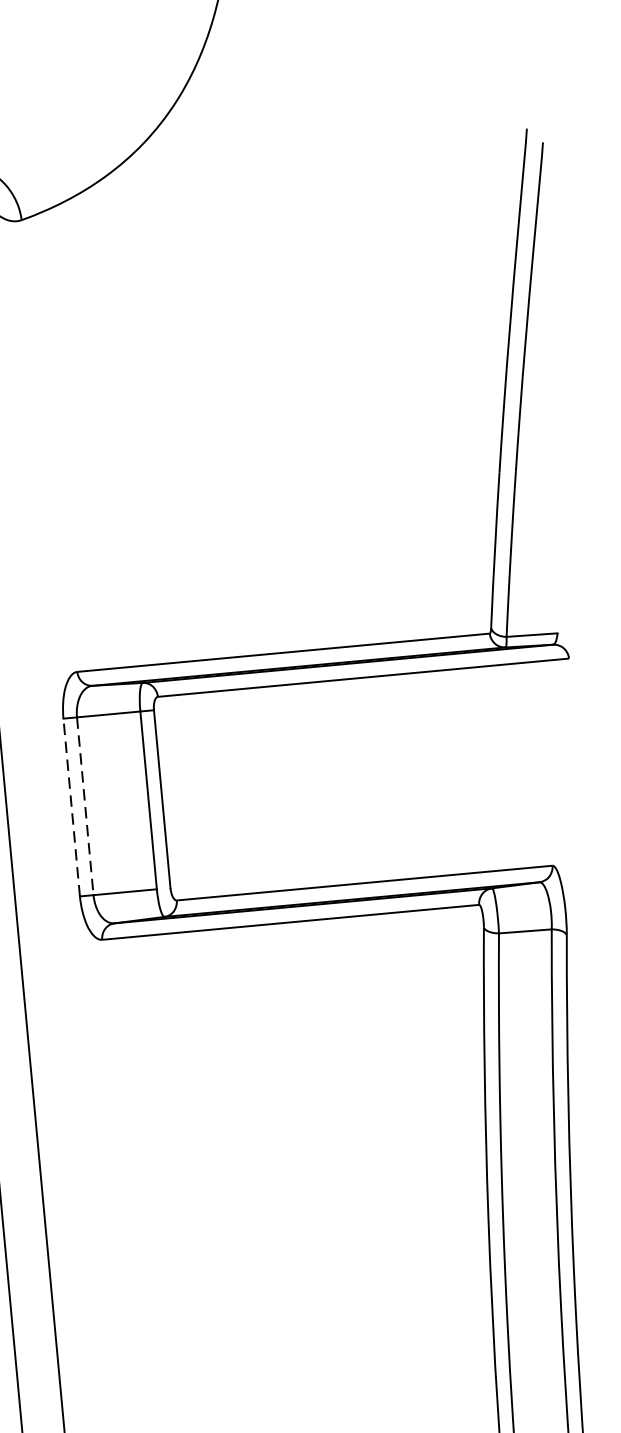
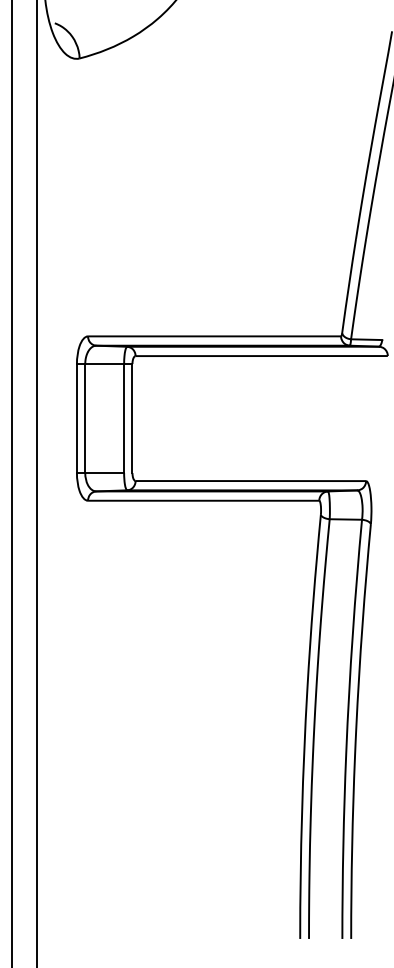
line: (85, 806) -> (85, 418), dashed -> solid
line: (70, 807) -> (76, 418), dashed -> solid

